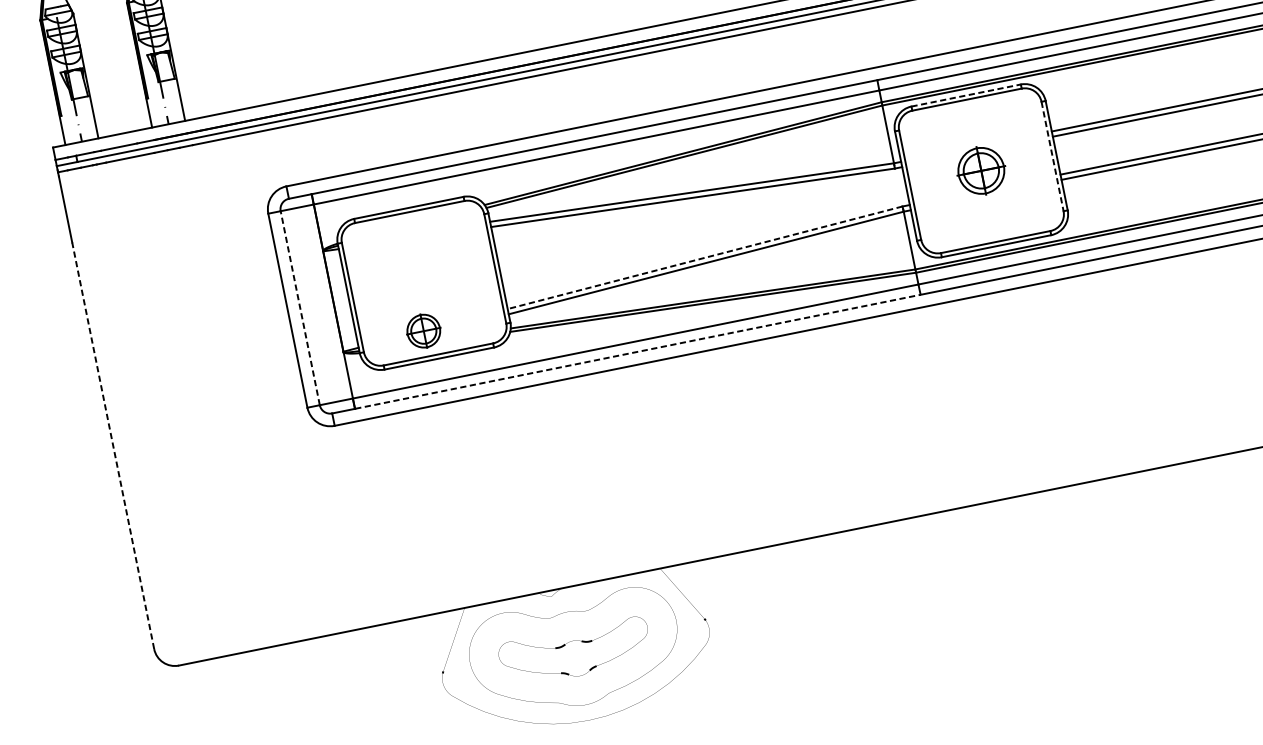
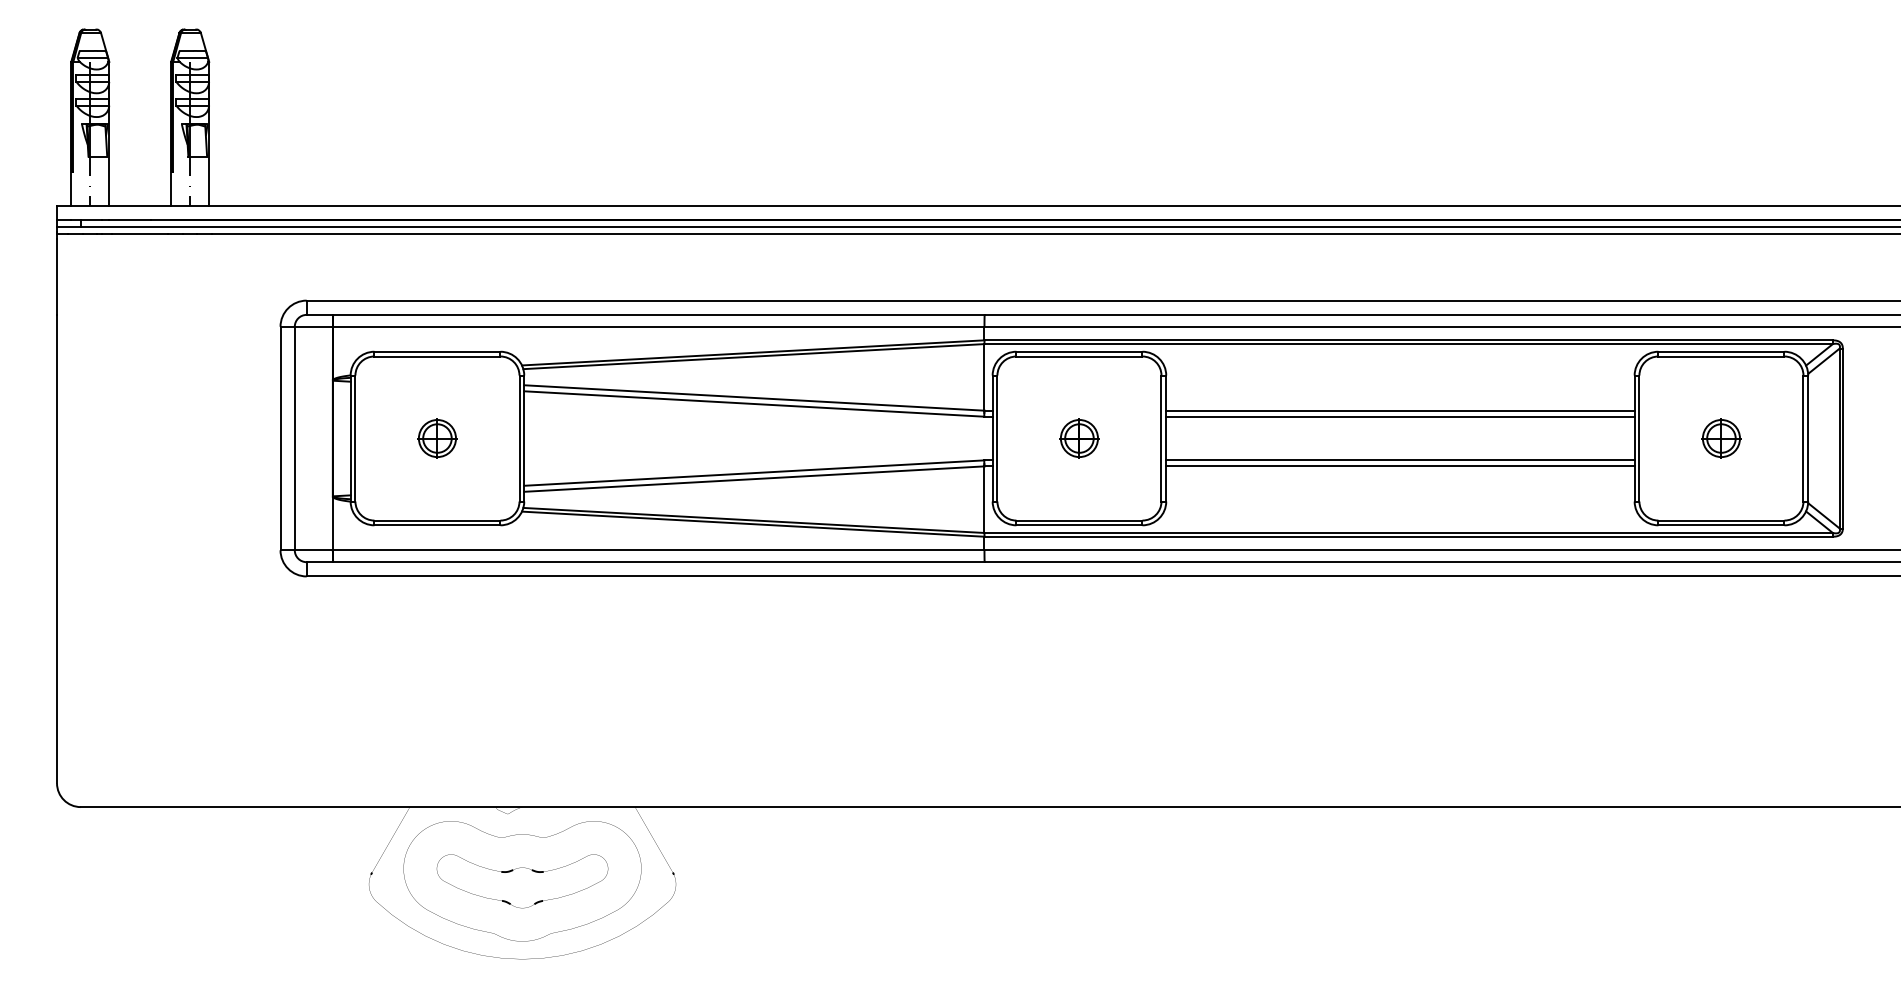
line: (966, 95) -> (1079, 351), dashed -> solid
line: (1052, 157) -> (1161, 439), dashed -> solid
part: (981, 170) -> (1079, 438), size x0.71
line: (704, 258) -> (753, 473), dashed -> solid
line: (299, 308) -> (294, 438), dashed -> solid
part: (423, 331) -> (437, 438), moved
line: (637, 352) -> (658, 562), dashed -> solid
line: (113, 445) -> (57, 548), dashed -> solid

